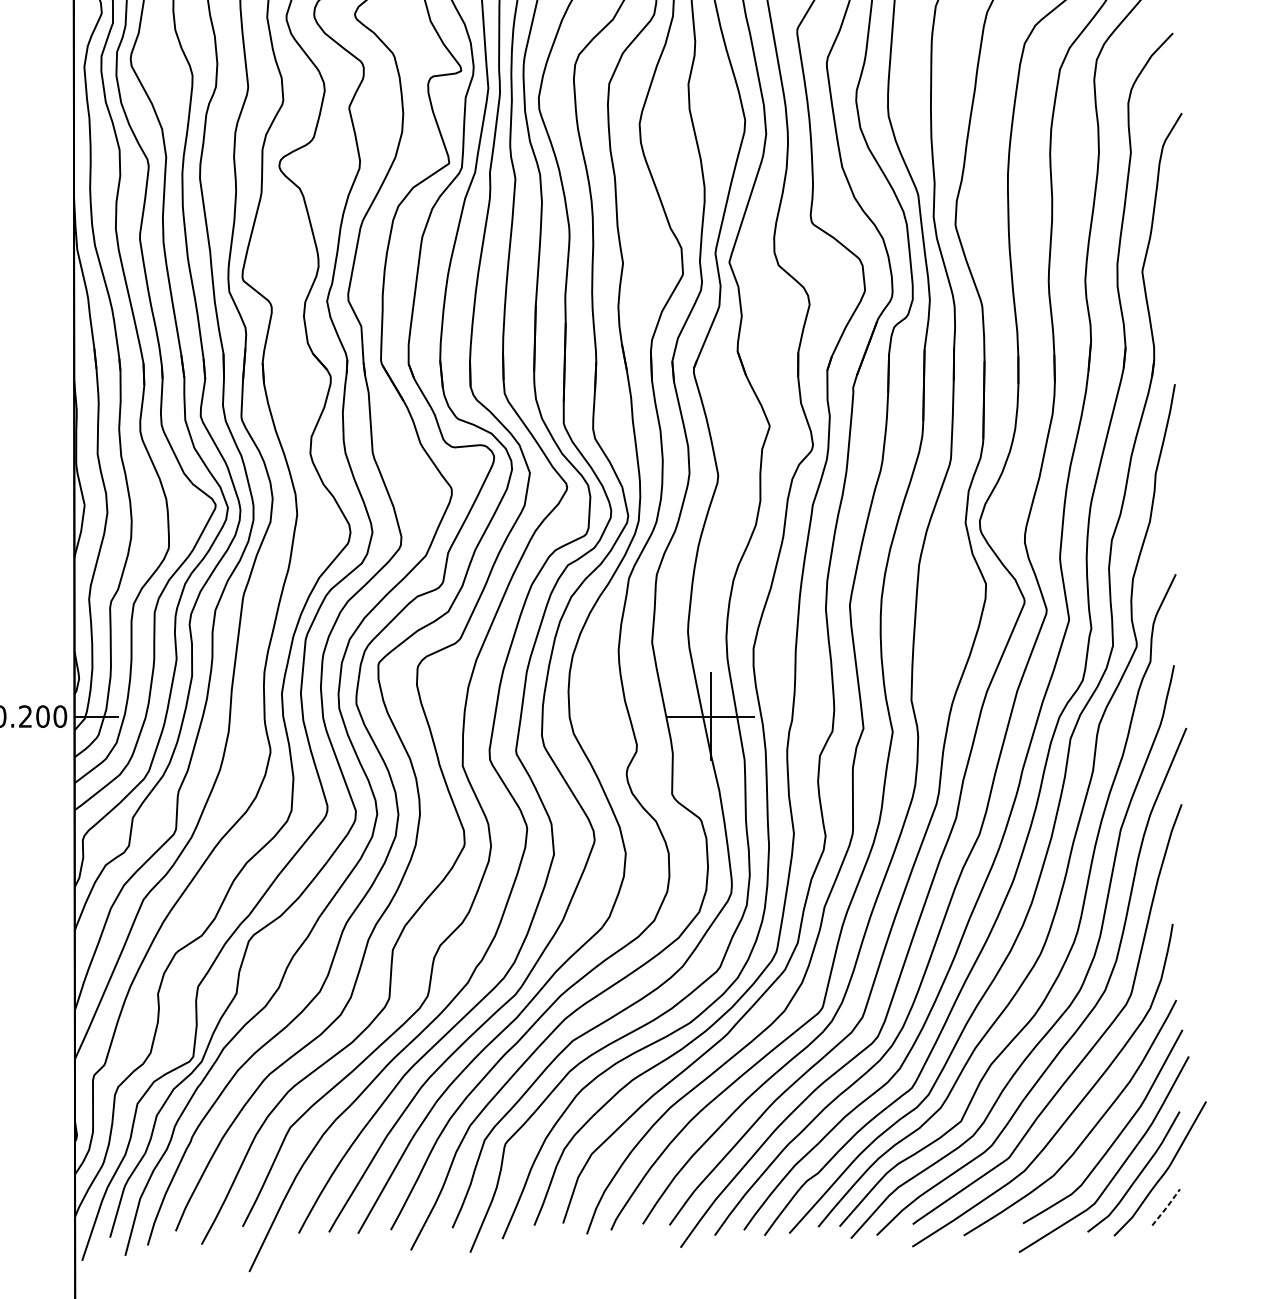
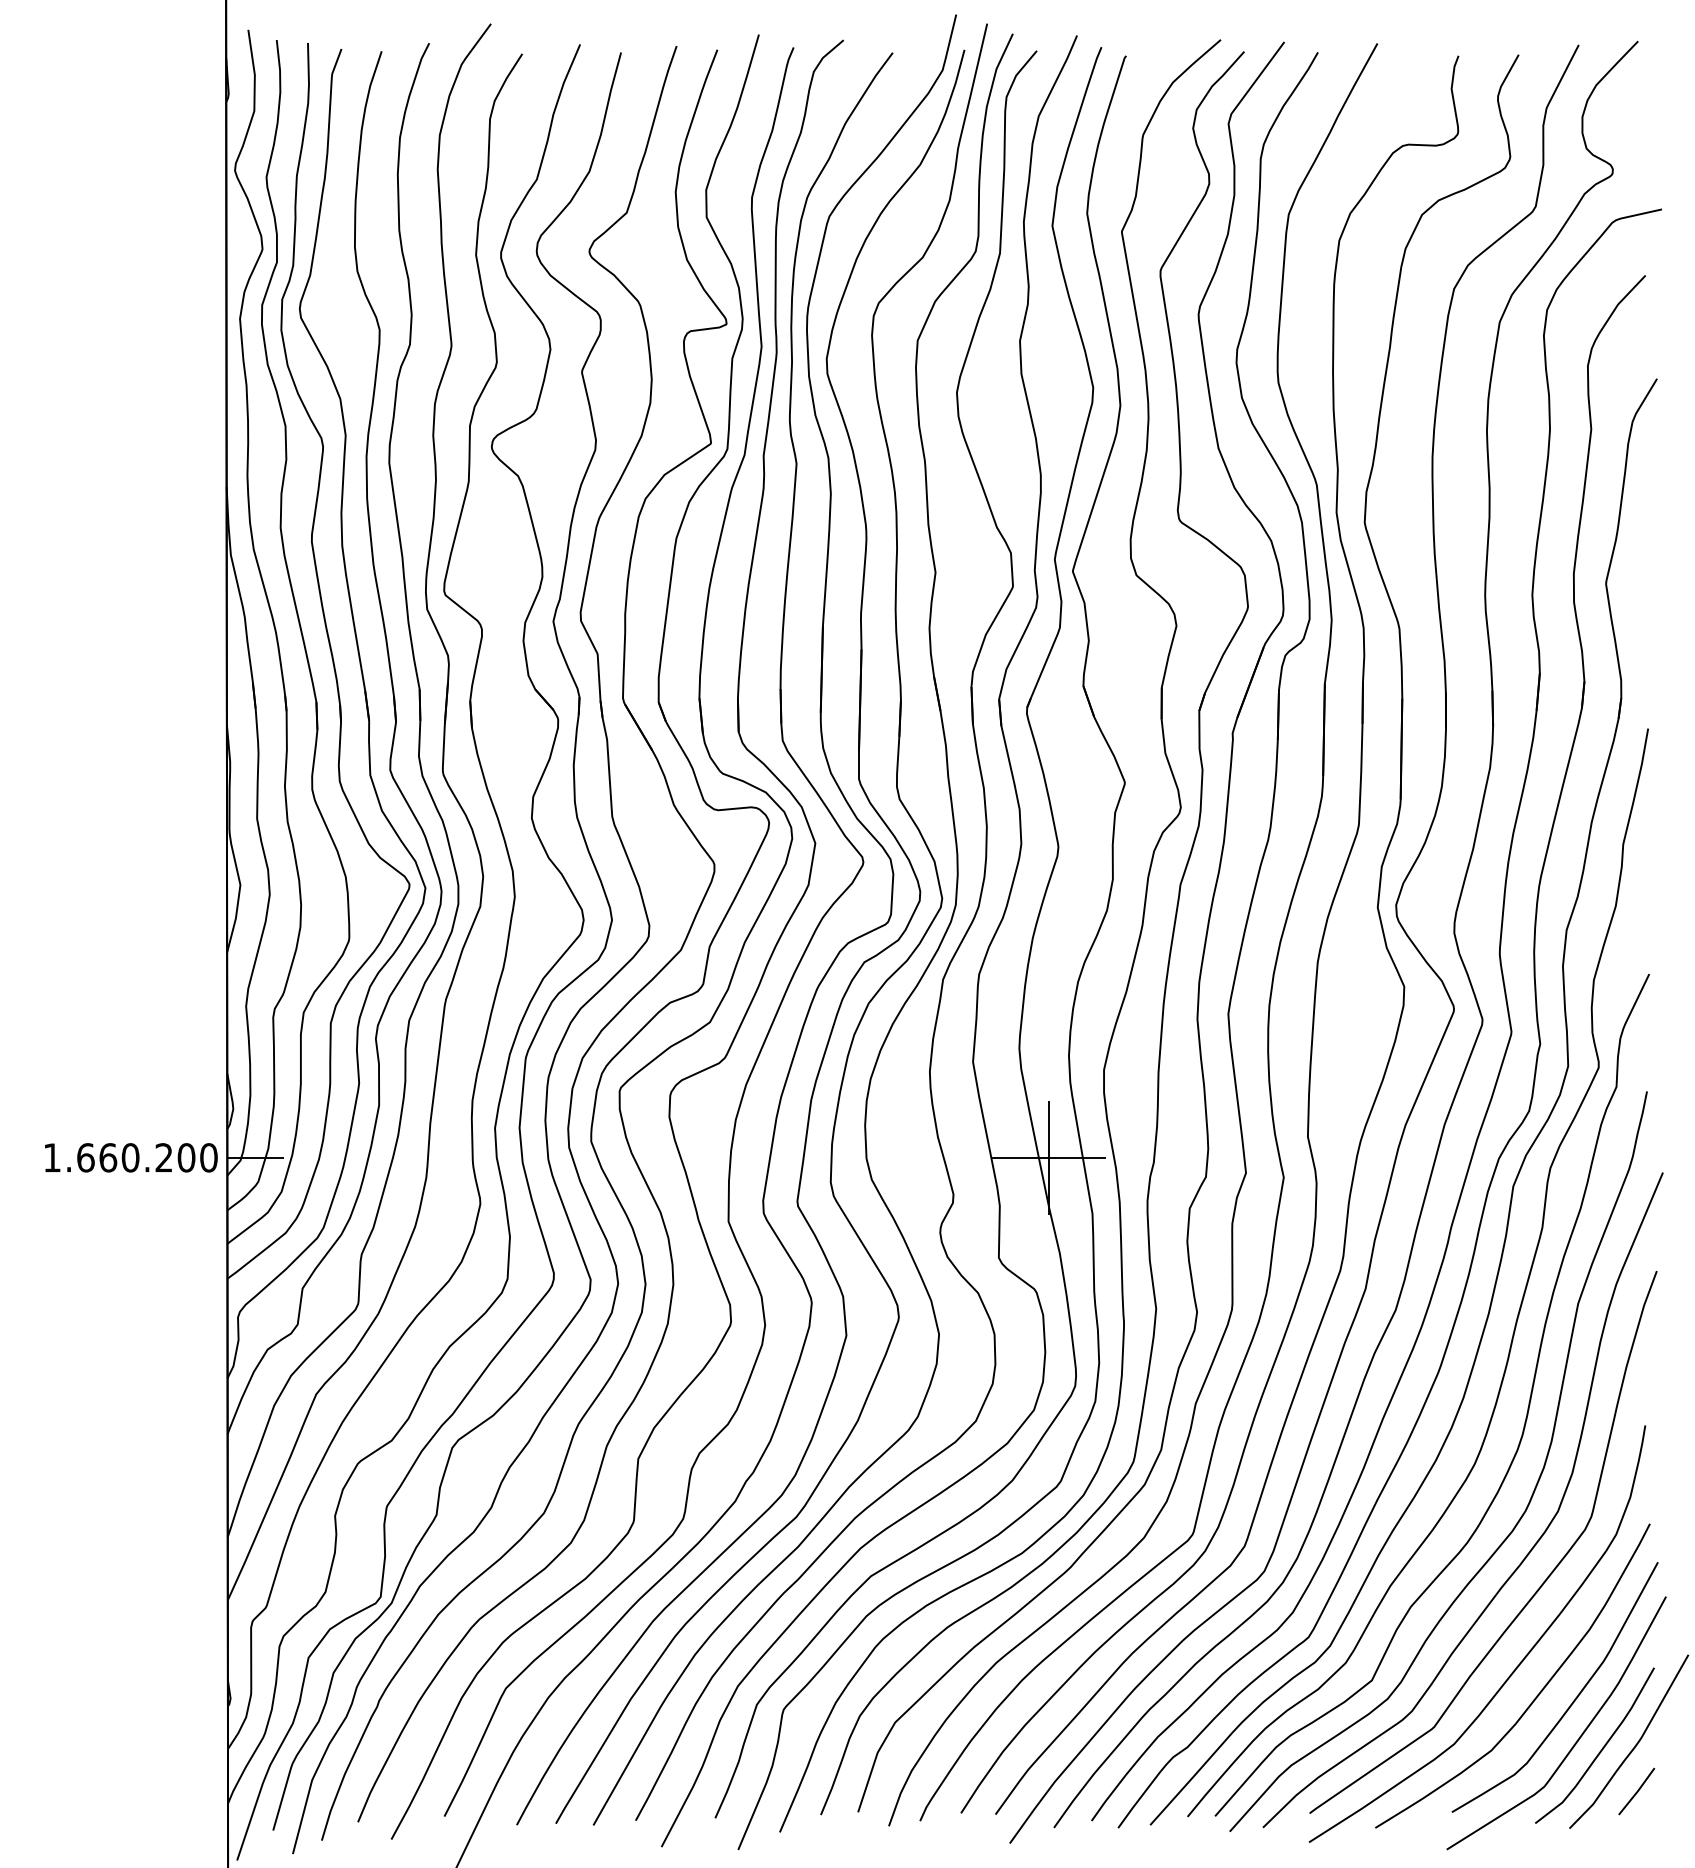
line: (1166, 1207) -> (1637, 1791), dashed -> solid

